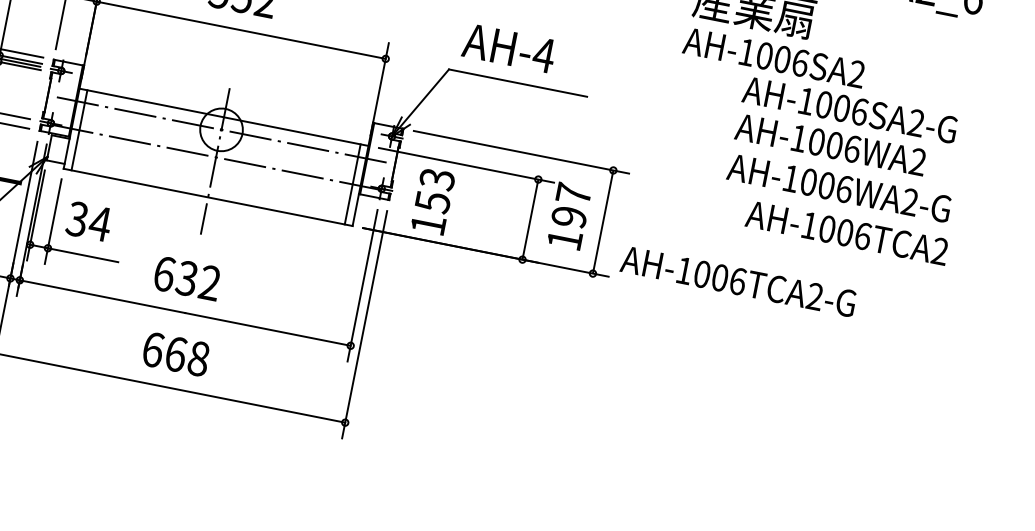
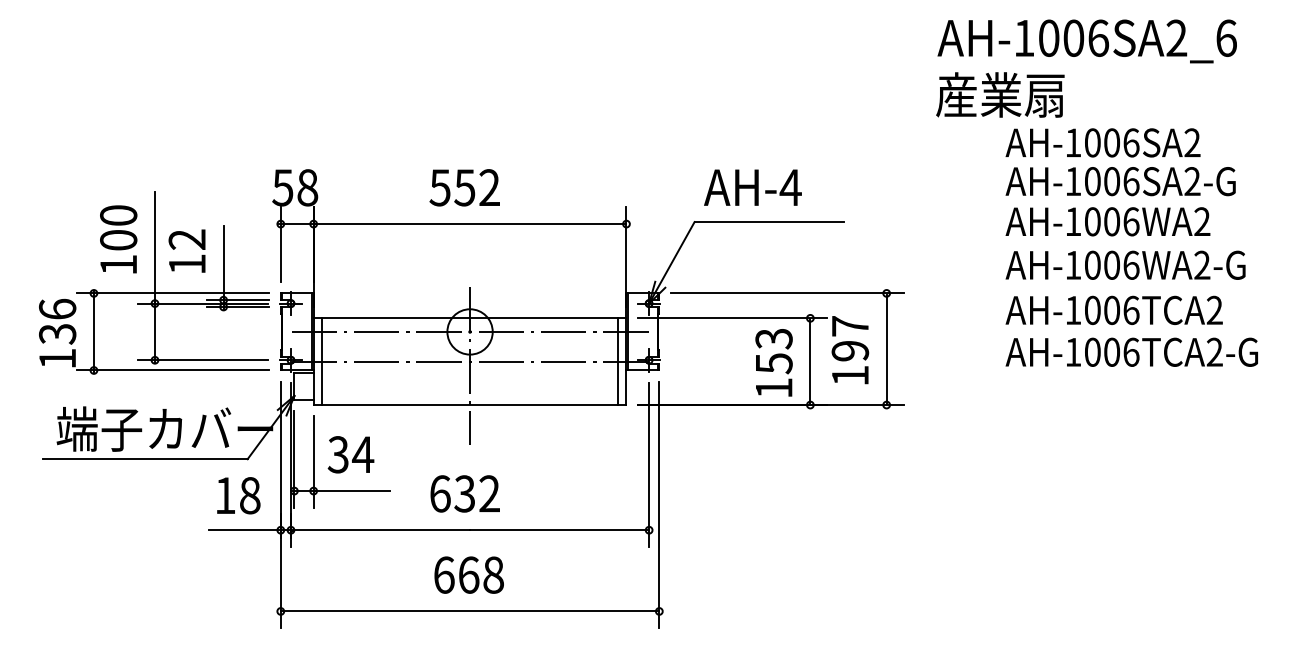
text: (773, 57) -> (1102, 142), moved
text: (432, 200) -> (773, 362), moved
text: (846, 232) -> (1113, 309), moved
text: (738, 280) -> (1131, 351), moved

